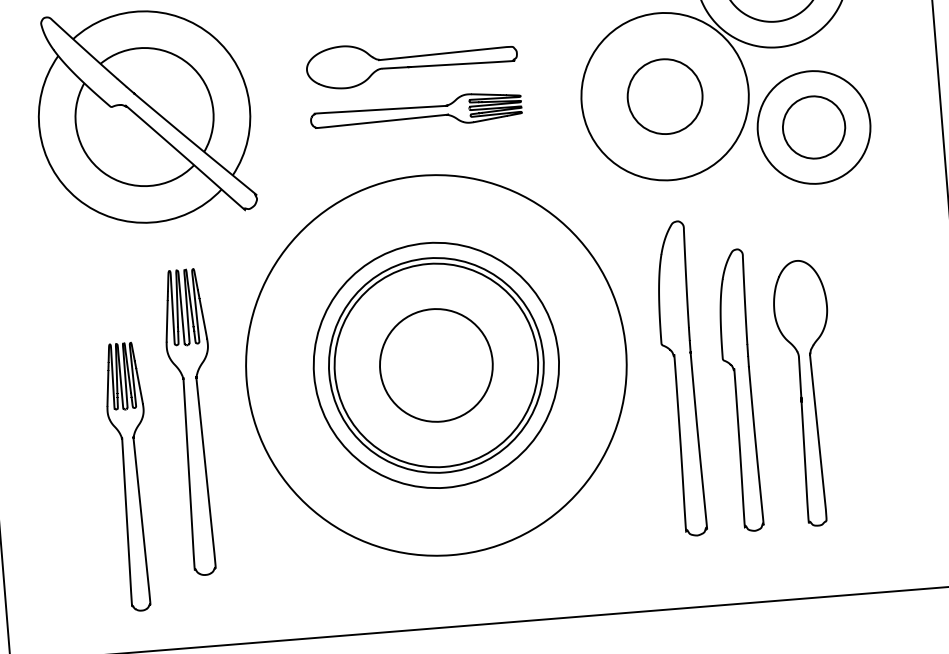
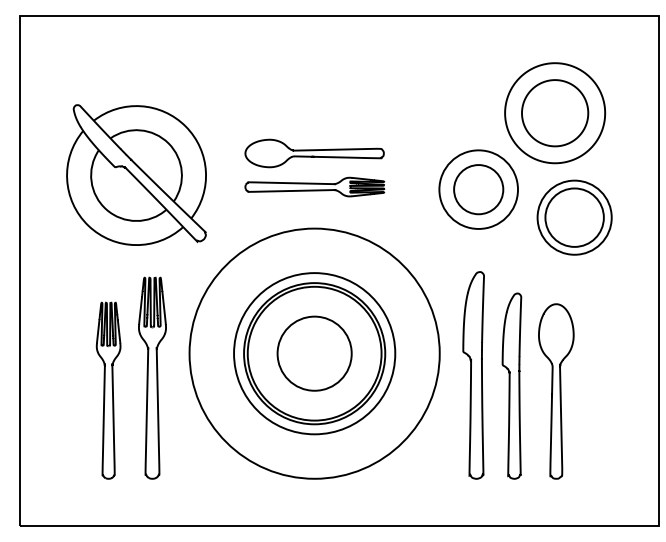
circle: (664, 96) -> (478, 189), size x0.71
circle: (813, 127) -> (574, 217), size x1.43
part: (130, 476) -> (108, 390), moved

